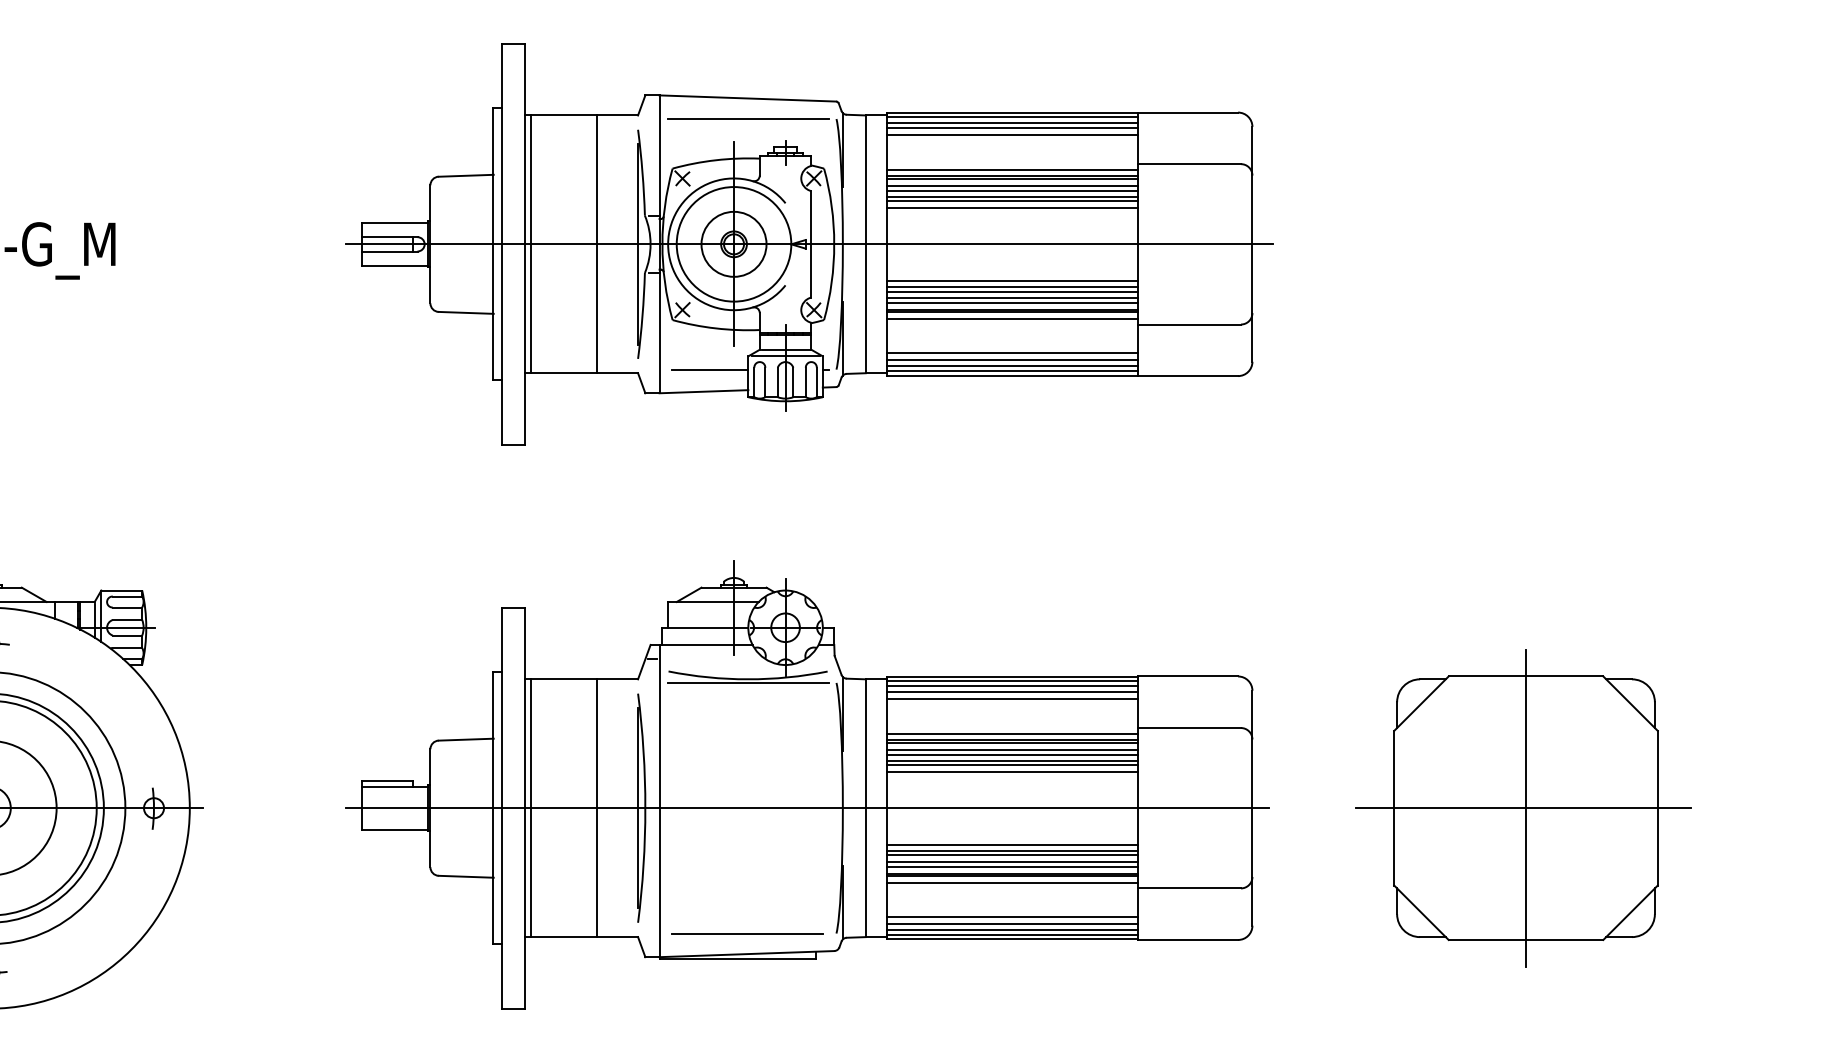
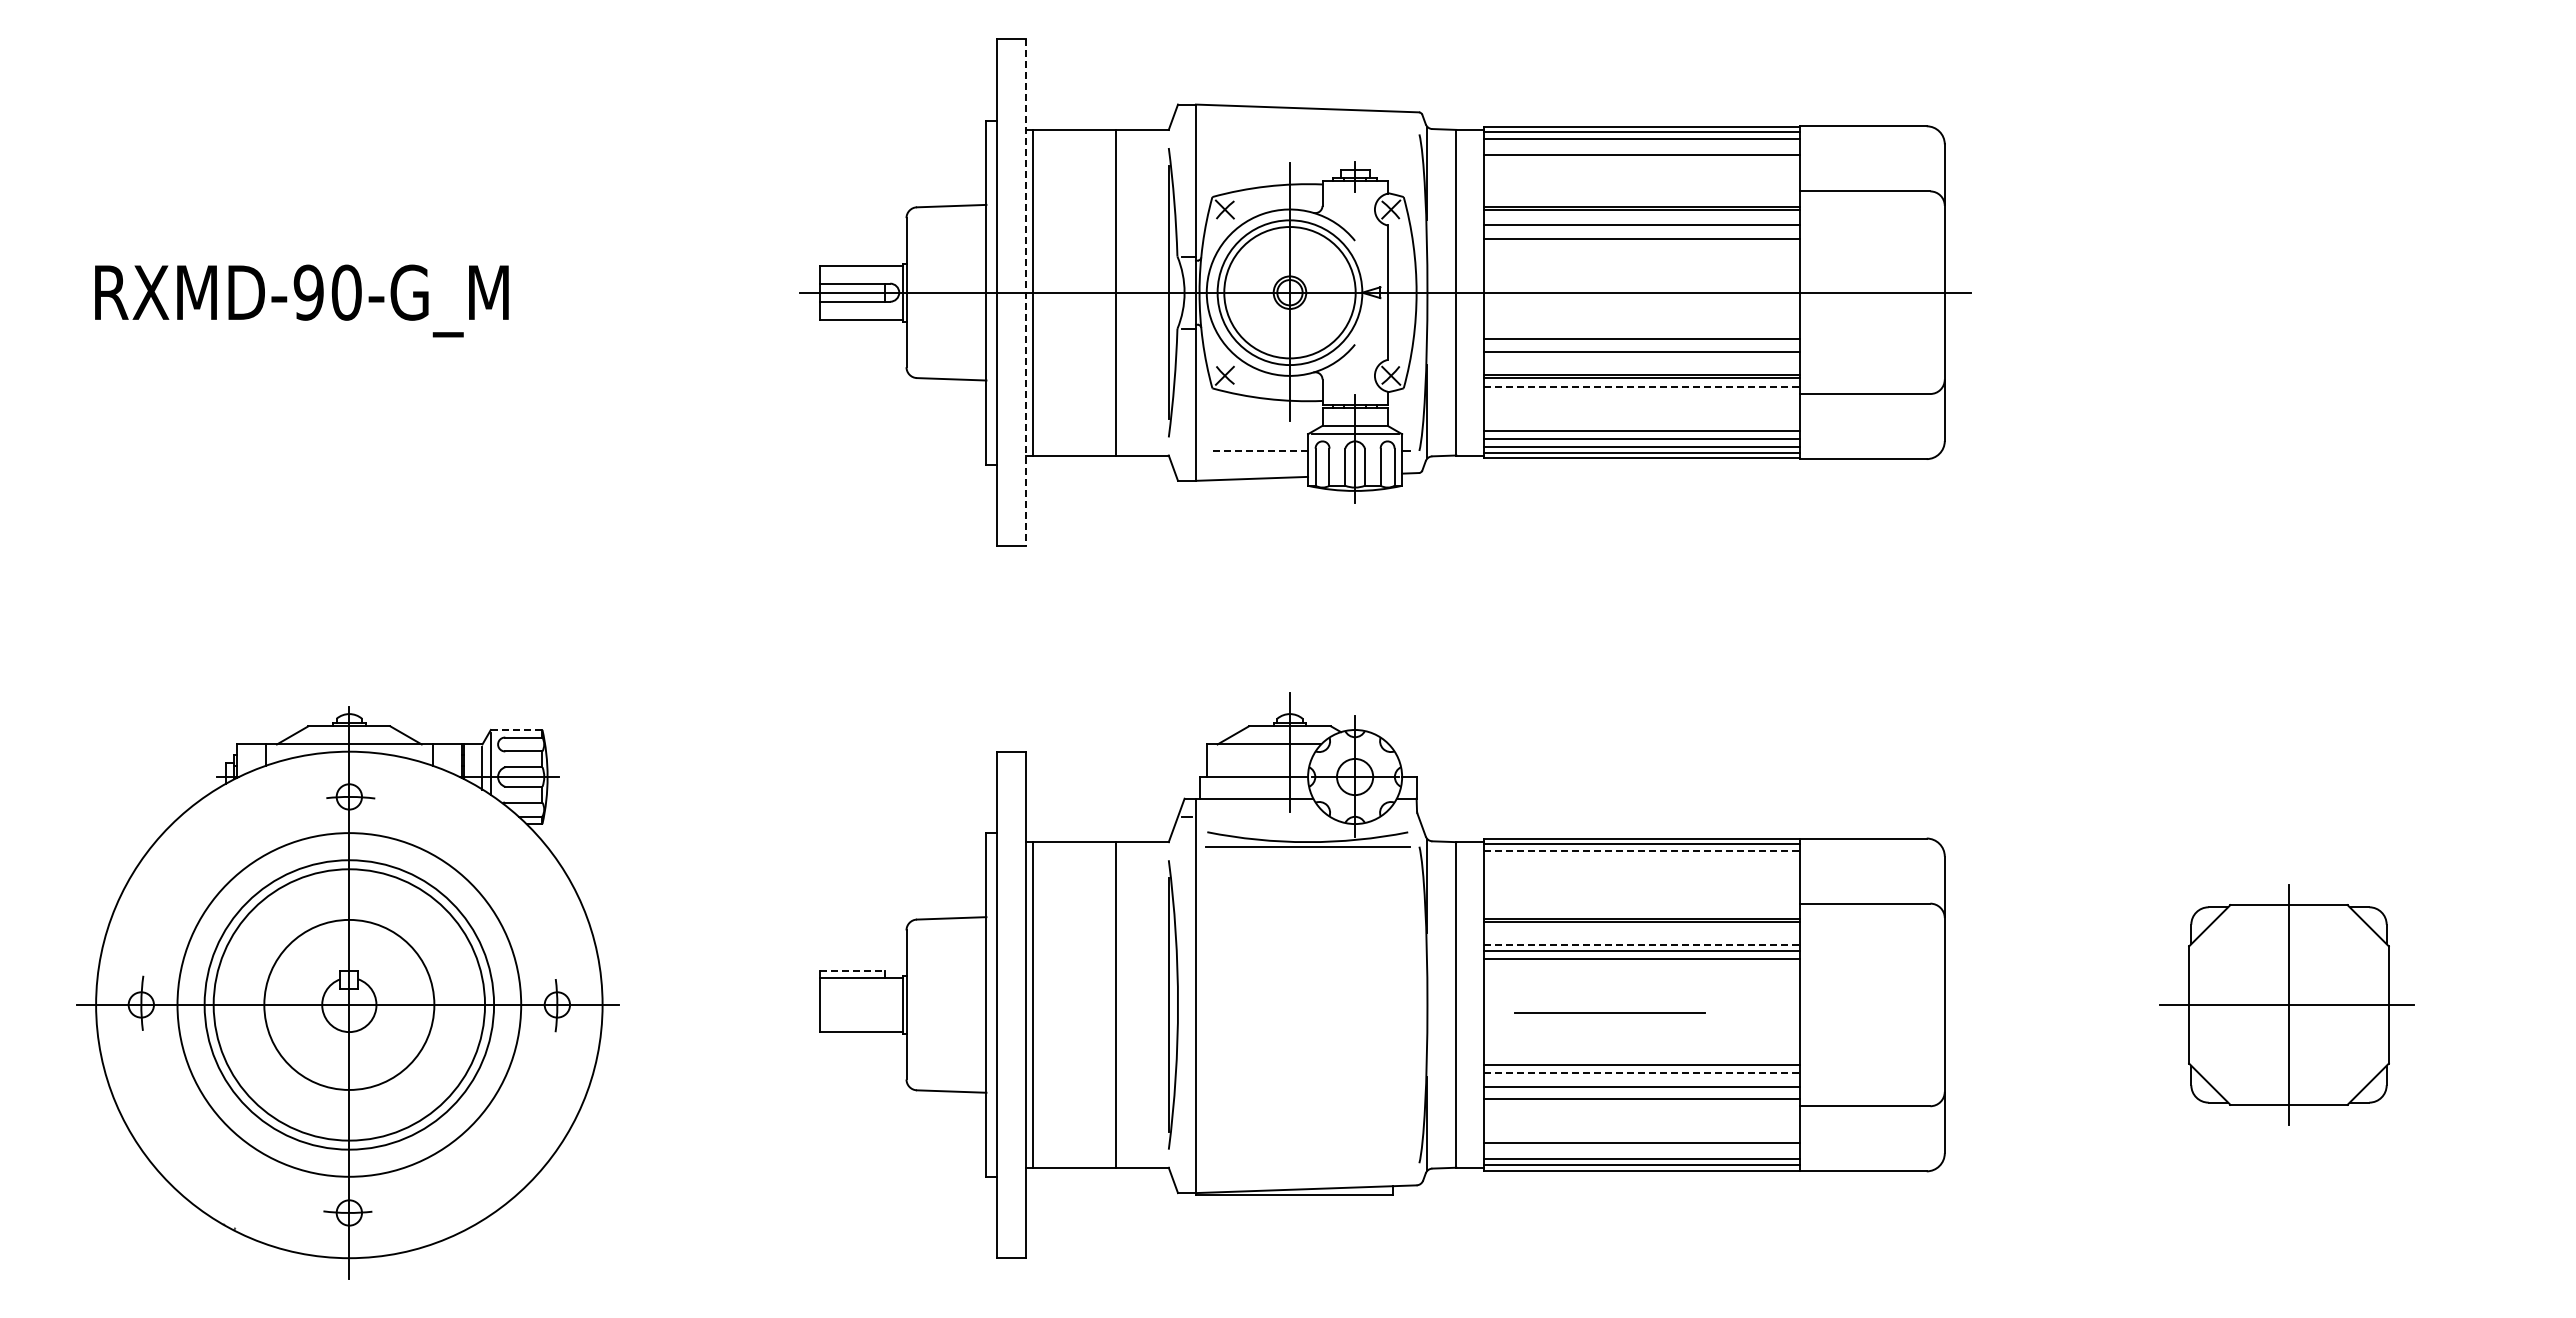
line: (747, 118) -> (1307, 133), removed
line: (1012, 128) -> (1641, 146), removed
line: (1012, 169) -> (1641, 198), removed
line: (1012, 185) -> (1641, 218), removed
line: (1012, 197) -> (1641, 233), removed
line: (1012, 207) -> (1641, 246), removed
line: (524, 244) -> (1025, 293), solid -> dashed
circle: (733, 244) -> (1289, 292), size x1.6
line: (1012, 286) -> (1641, 346), removed
line: (1012, 298) -> (1641, 360), removed
line: (1012, 302) -> (1641, 366), removed
line: (1013, 318) -> (1642, 386), solid -> dashed
line: (709, 369) -> (1259, 450), solid -> dashed
line: (121, 590) -> (516, 730), solid -> dashed
line: (1013, 686) -> (1642, 851), solid -> dashed
line: (1012, 692) -> (1641, 858), removed
line: (1012, 699) -> (1641, 867), removed
line: (1012, 733) -> (1641, 910), removed
line: (1012, 749) -> (1641, 930), removed
line: (1012, 754) -> (1641, 937), removed
line: (1013, 761) -> (1642, 945), solid -> dashed
line: (387, 780) -> (852, 970), solid -> dashed
line: (807, 807) -> (1382, 1004), removed
part: (1522, 807) -> (2286, 1004), size x0.6
line: (1012, 844) -> (1641, 1050), removed
line: (1012, 851) -> (1641, 1059), removed
line: (1013, 861) -> (1642, 1072), solid -> dashed
line: (1012, 867) -> (1641, 1079), removed
line: (1012, 875) -> (1641, 1090), removed
line: (1012, 924) -> (1641, 1151), removed
line: (747, 932) -> (1609, 1012), moved

